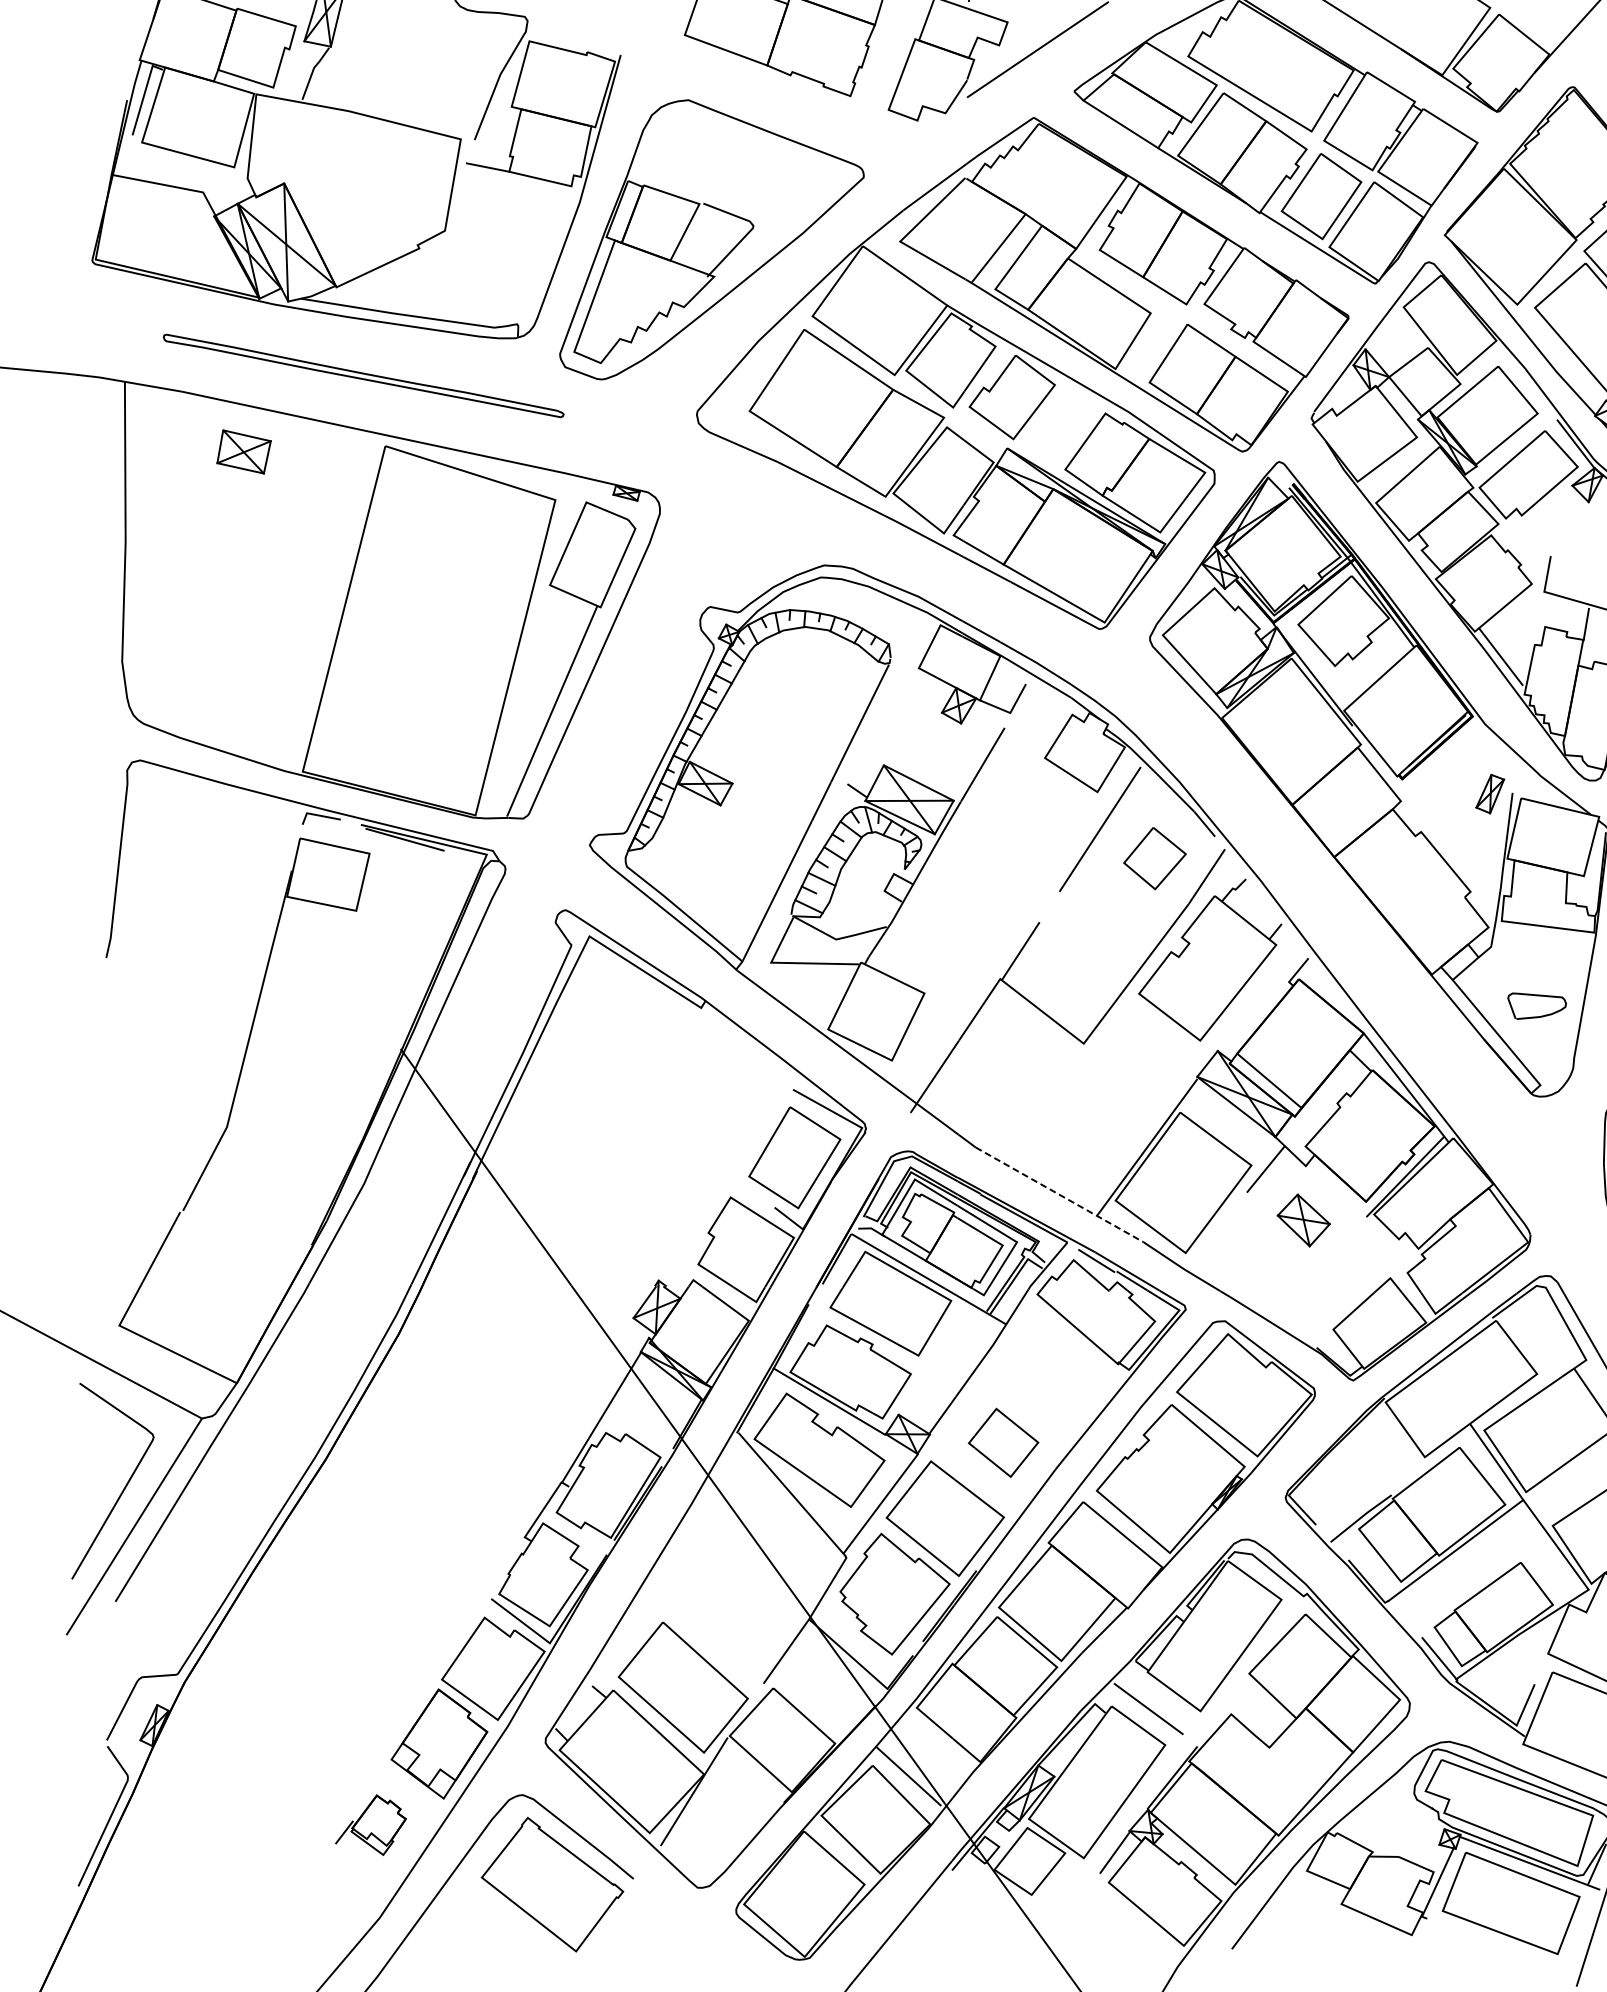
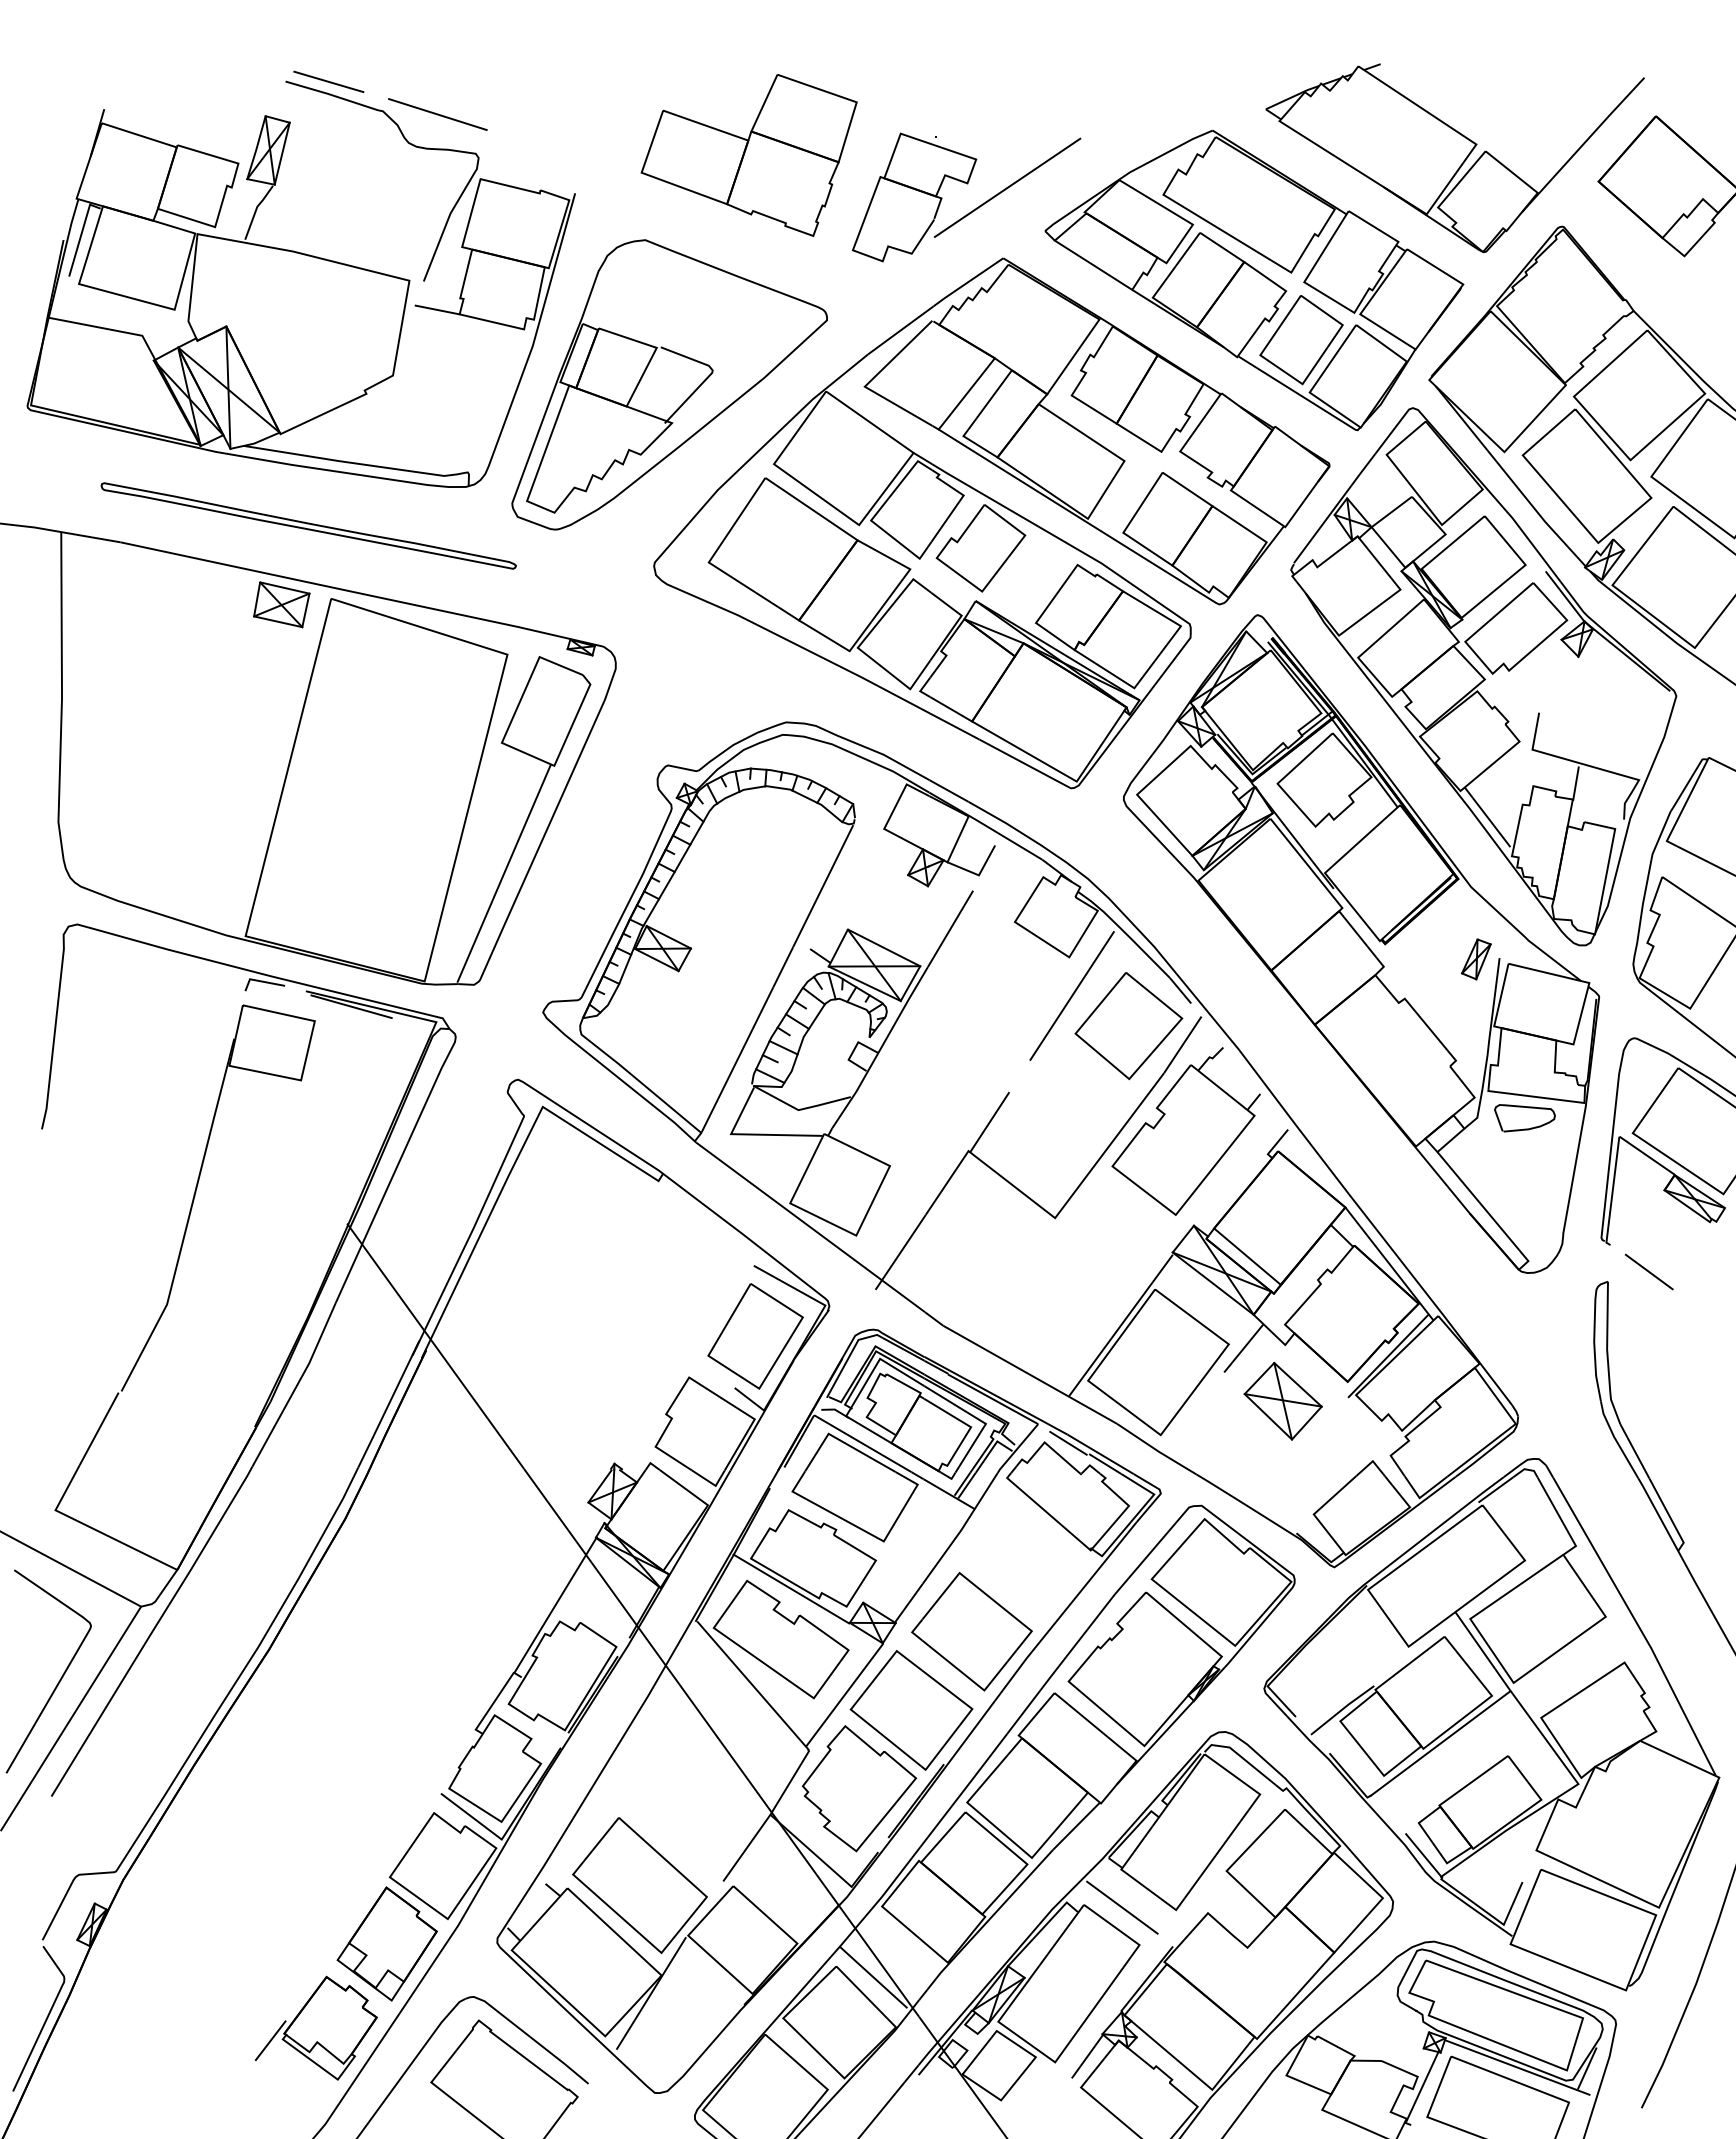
part: (243, 451) -> (281, 604), moved
part: (1154, 858) -> (1128, 1026), size x1.67
curve: (1536, 1016) -> (1524, 1128), moved
line: (1060, 1194) -> (1030, 1374), dashed -> solid
part: (1303, 1220) -> (1282, 1401), size x1.43
part: (1003, 1442) -> (971, 1631), size x1.67
part: (370, 1824) -> (315, 2027), size x1.67

